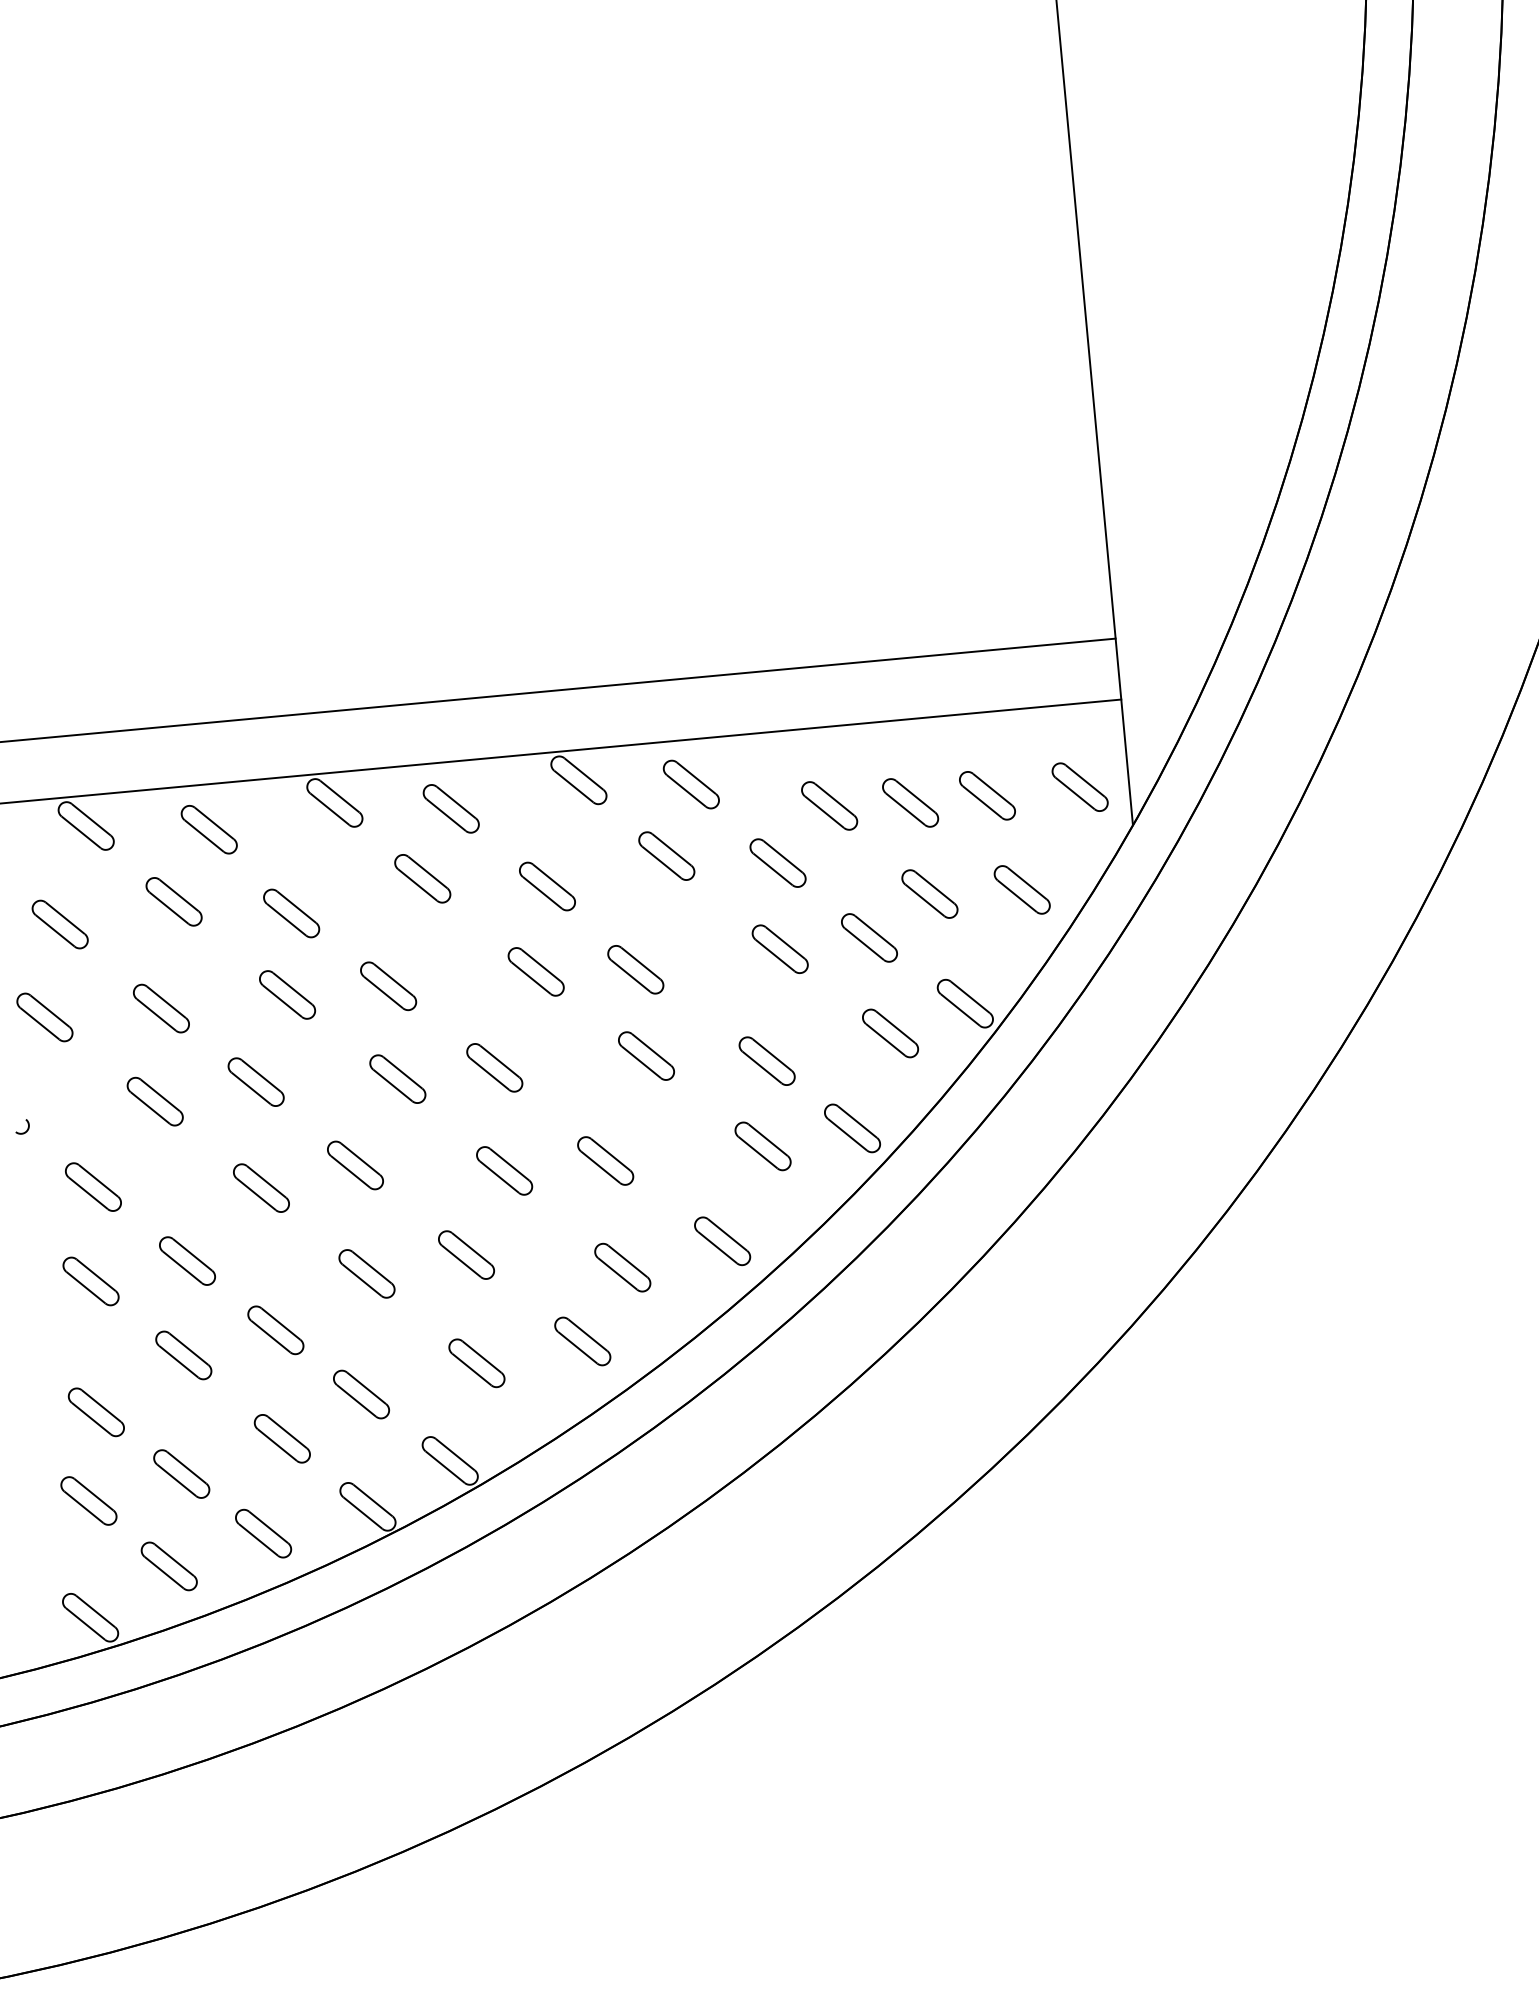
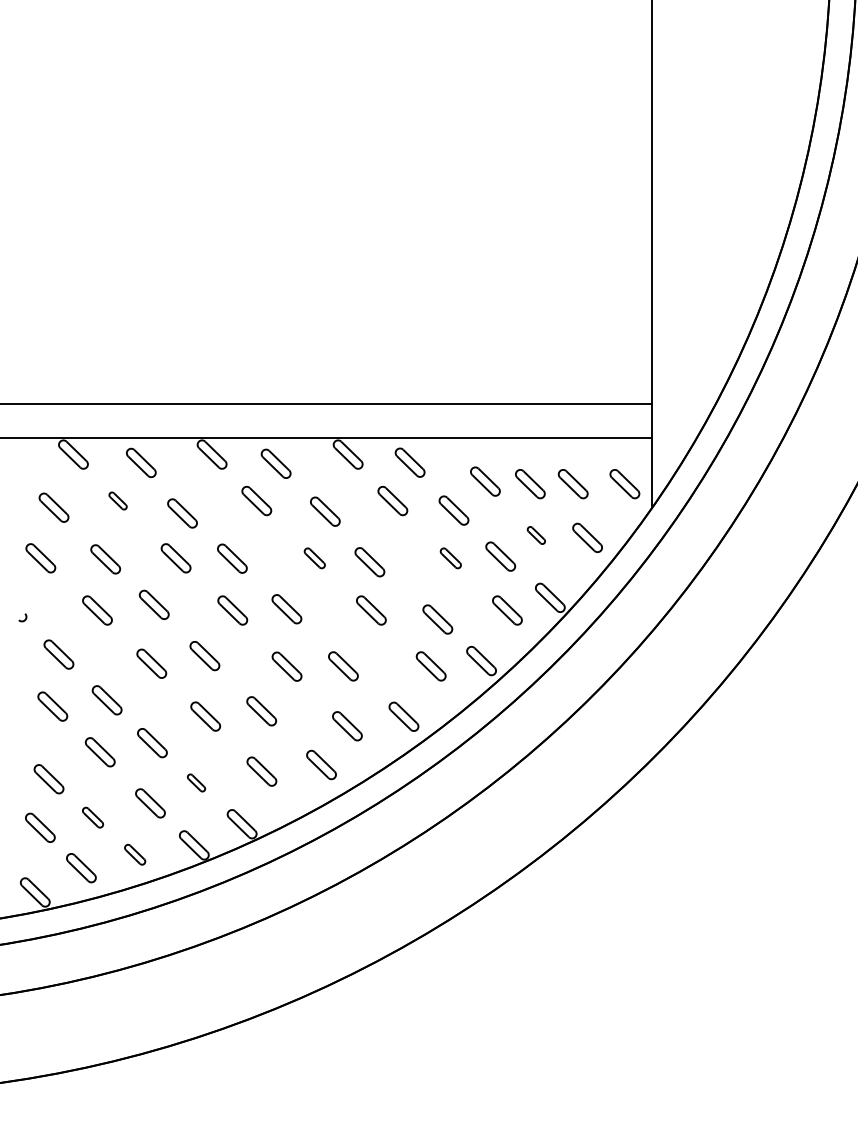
part: (930, 894) -> (536, 535), size x0.6
part: (172, 900) -> (117, 500), size x0.6
part: (779, 949) -> (450, 558), size x0.7
part: (535, 972) -> (314, 558), size x0.7
part: (361, 1393) -> (196, 782), size x0.6
part: (180, 1473) -> (92, 817), size x0.7
part: (262, 1533) -> (134, 854), size x0.7

